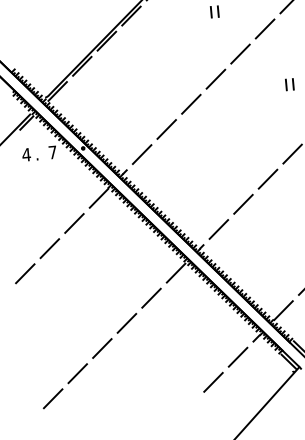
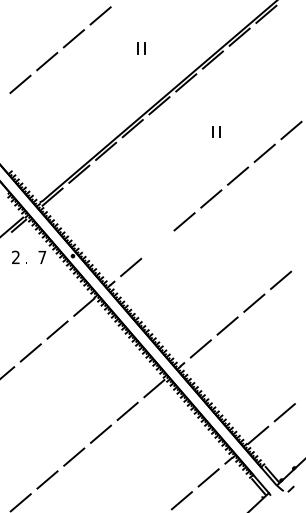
part: (289, 84) -> (284, 210), removed
line: (166, 129) -> (157, 244), removed
text: (26, 153) -> (15, 256), 4 -> 2

